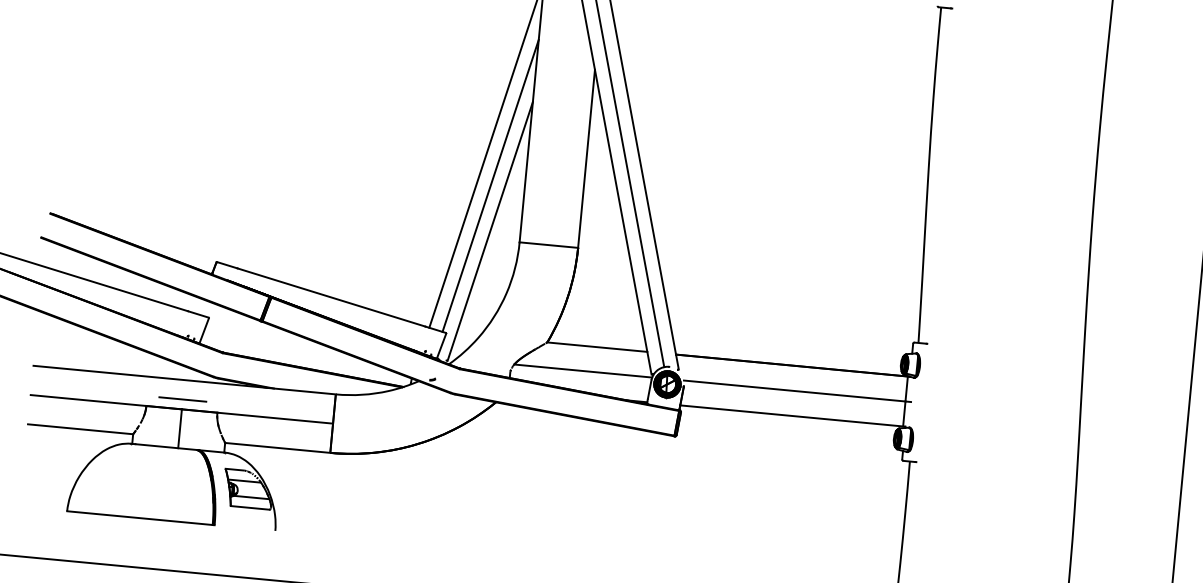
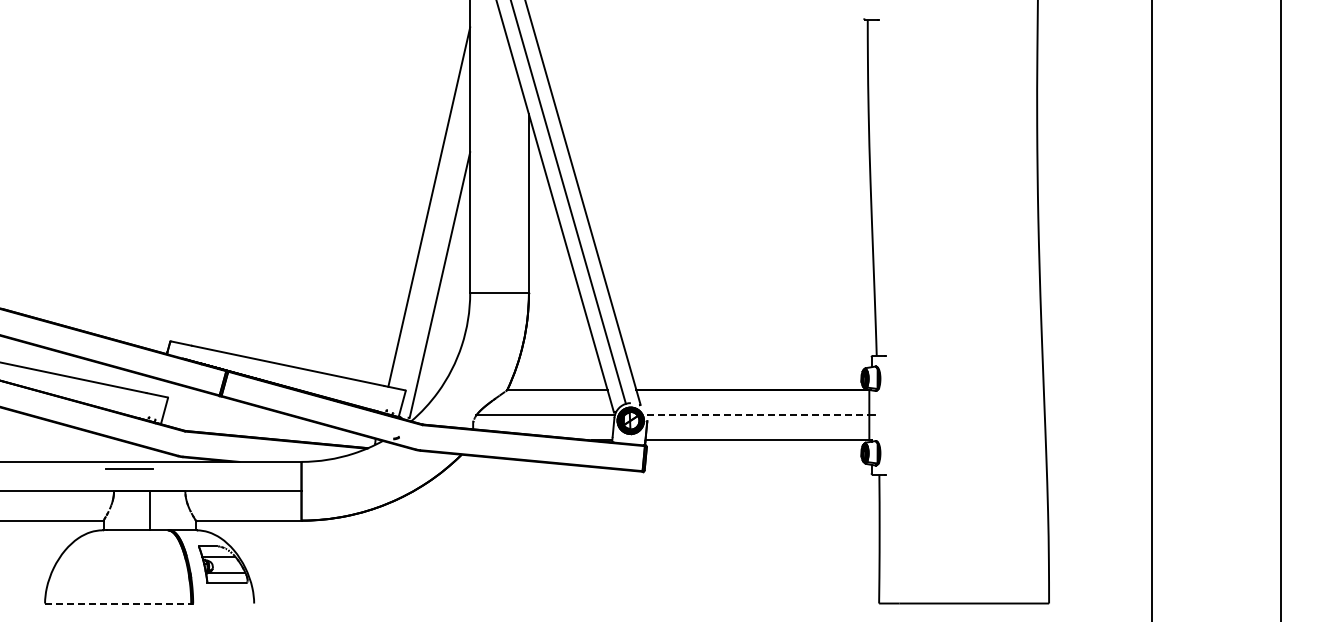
line: (490, 185) -> (435, 239), removed
line: (795, 391) -> (758, 415), solid -> dashed
line: (182, 398) -> (129, 468), moved
line: (140, 518) -> (118, 603), solid -> dashed

